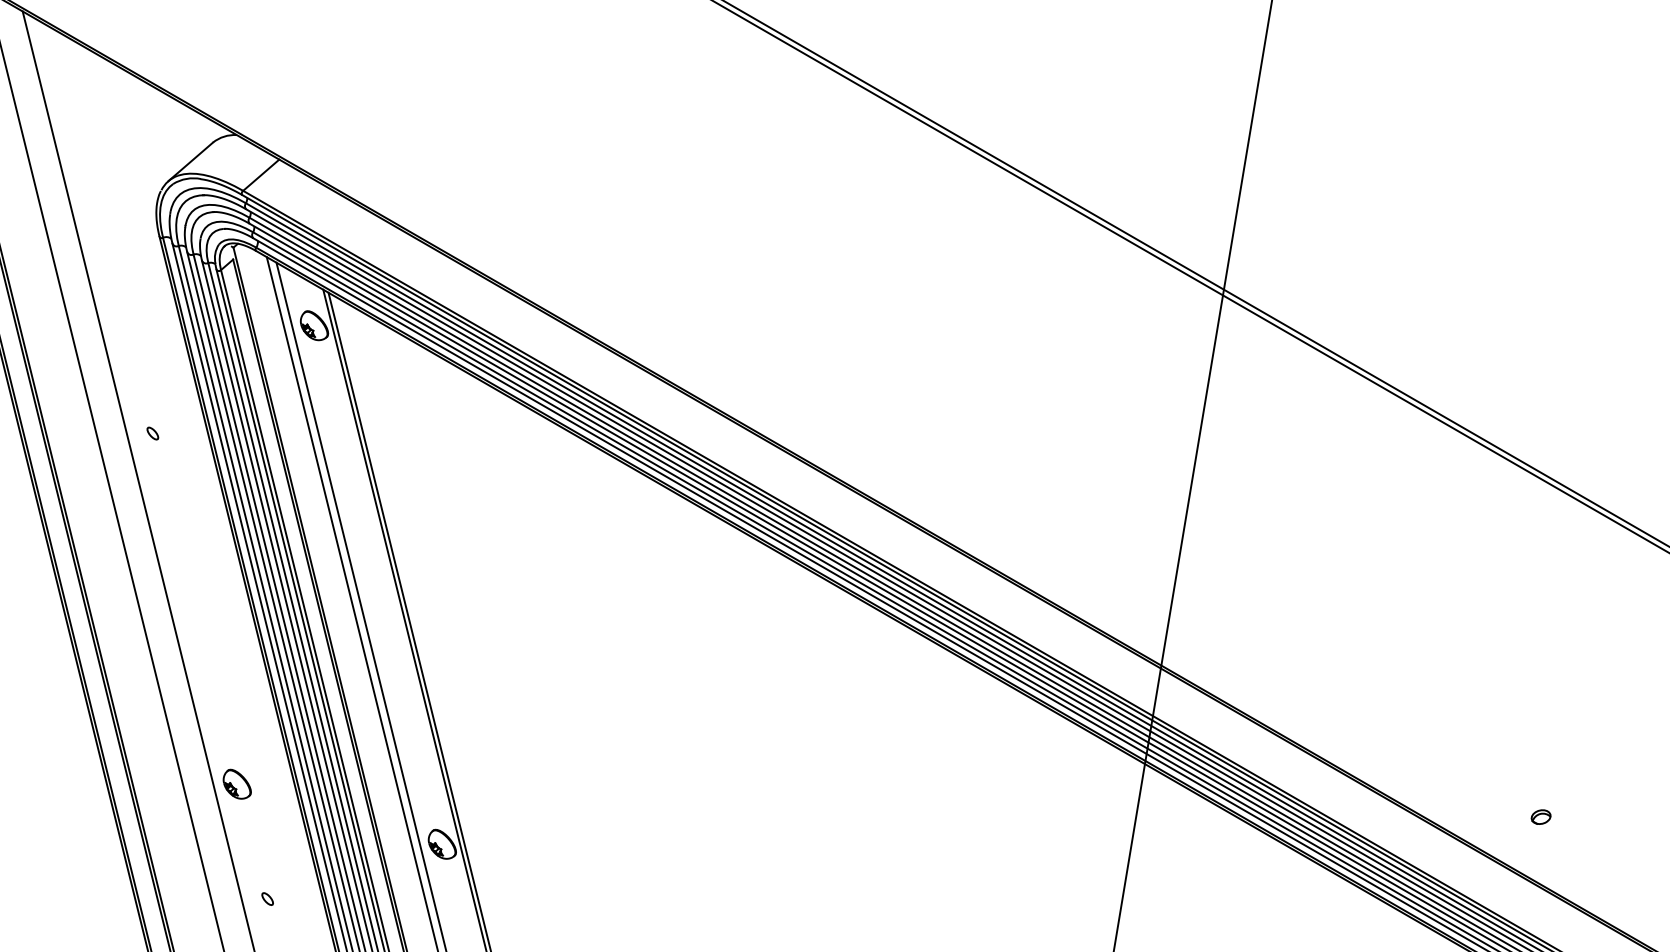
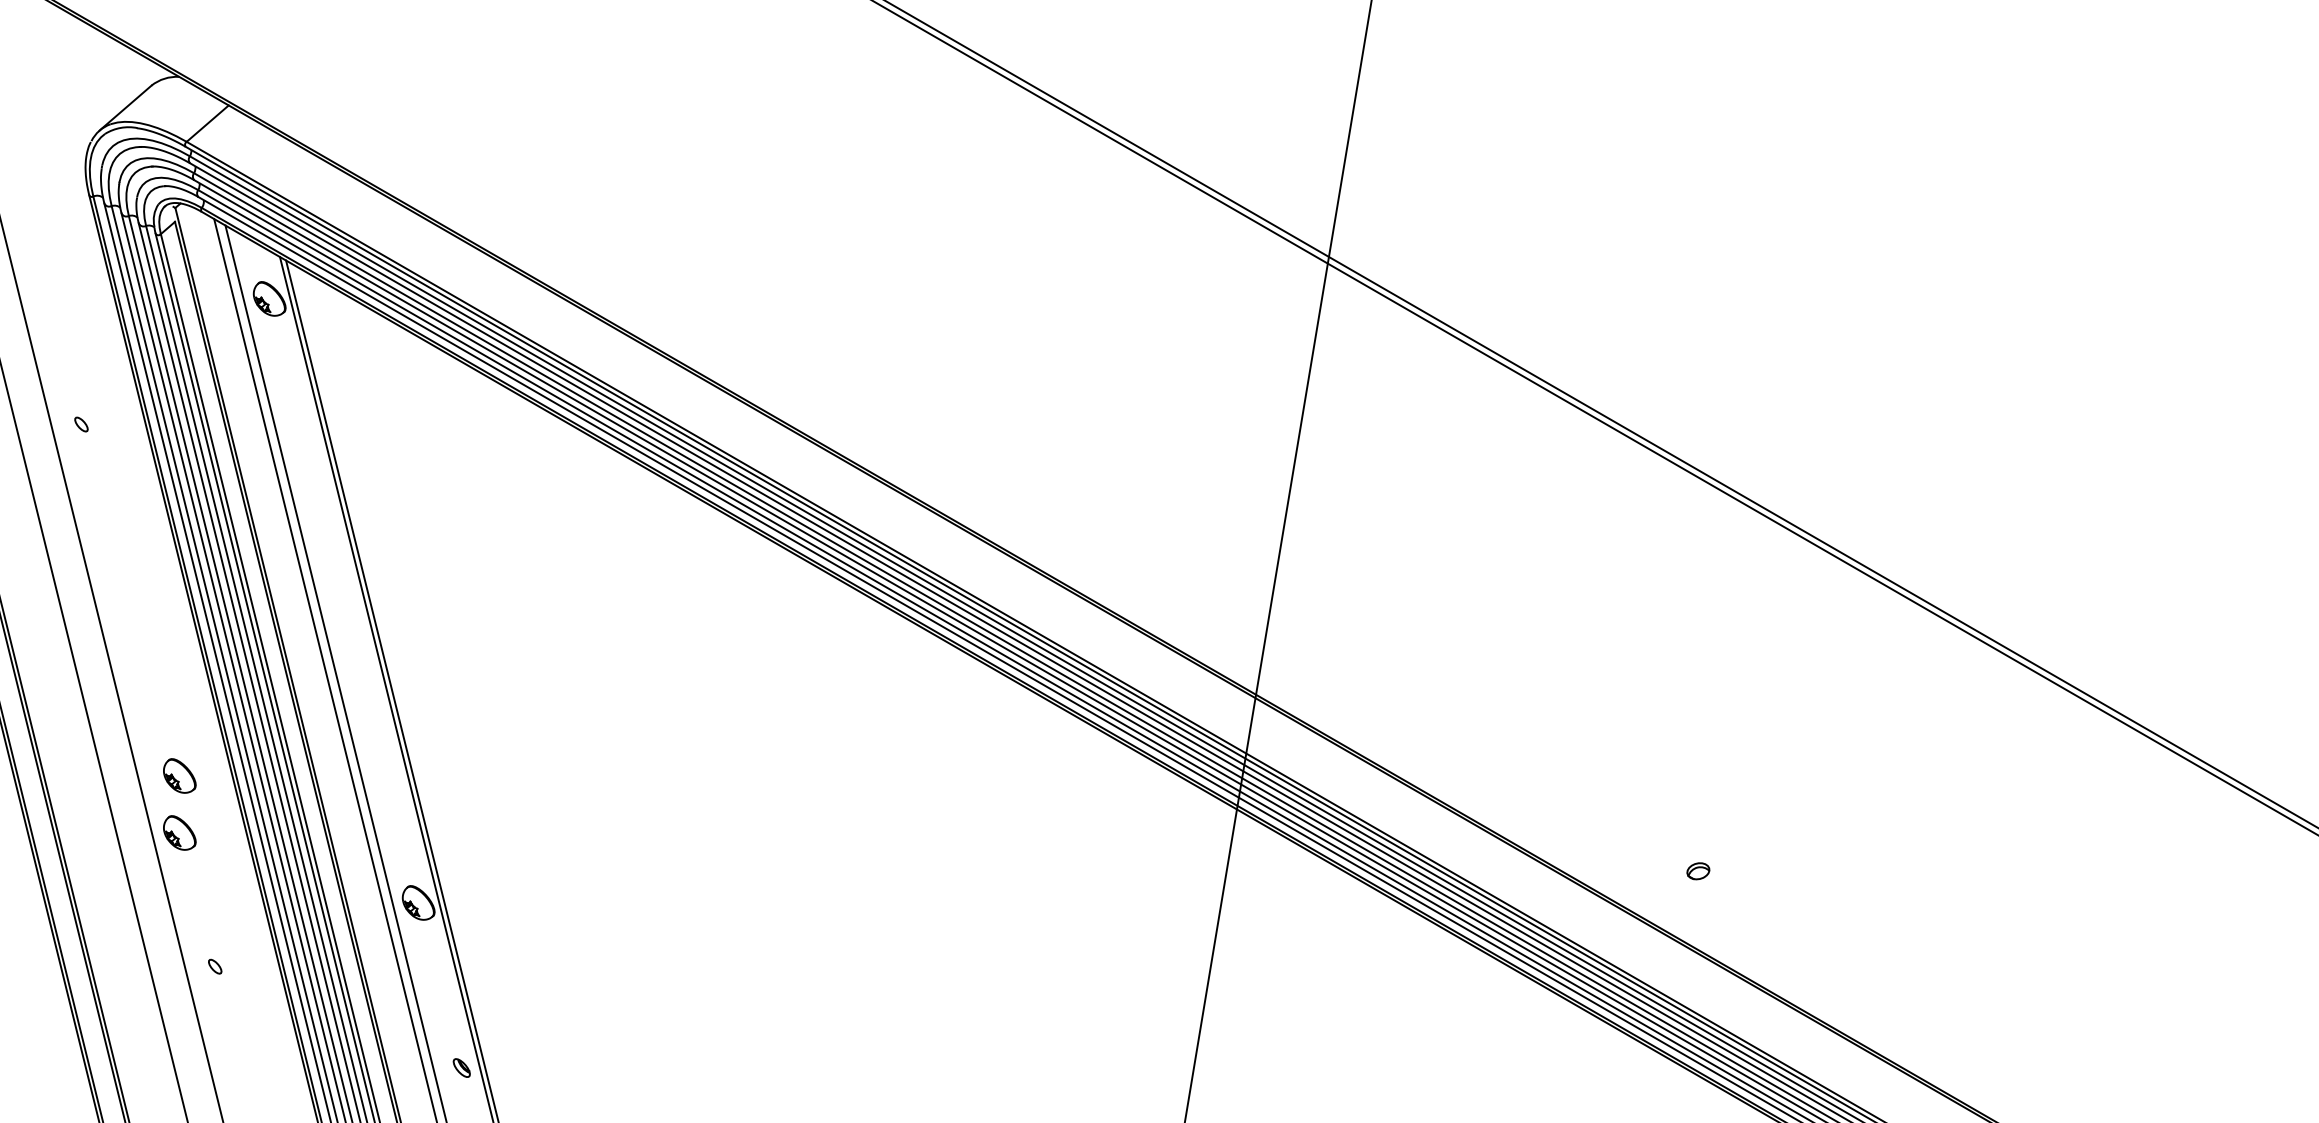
part: (237, 734) -> (179, 775), added

